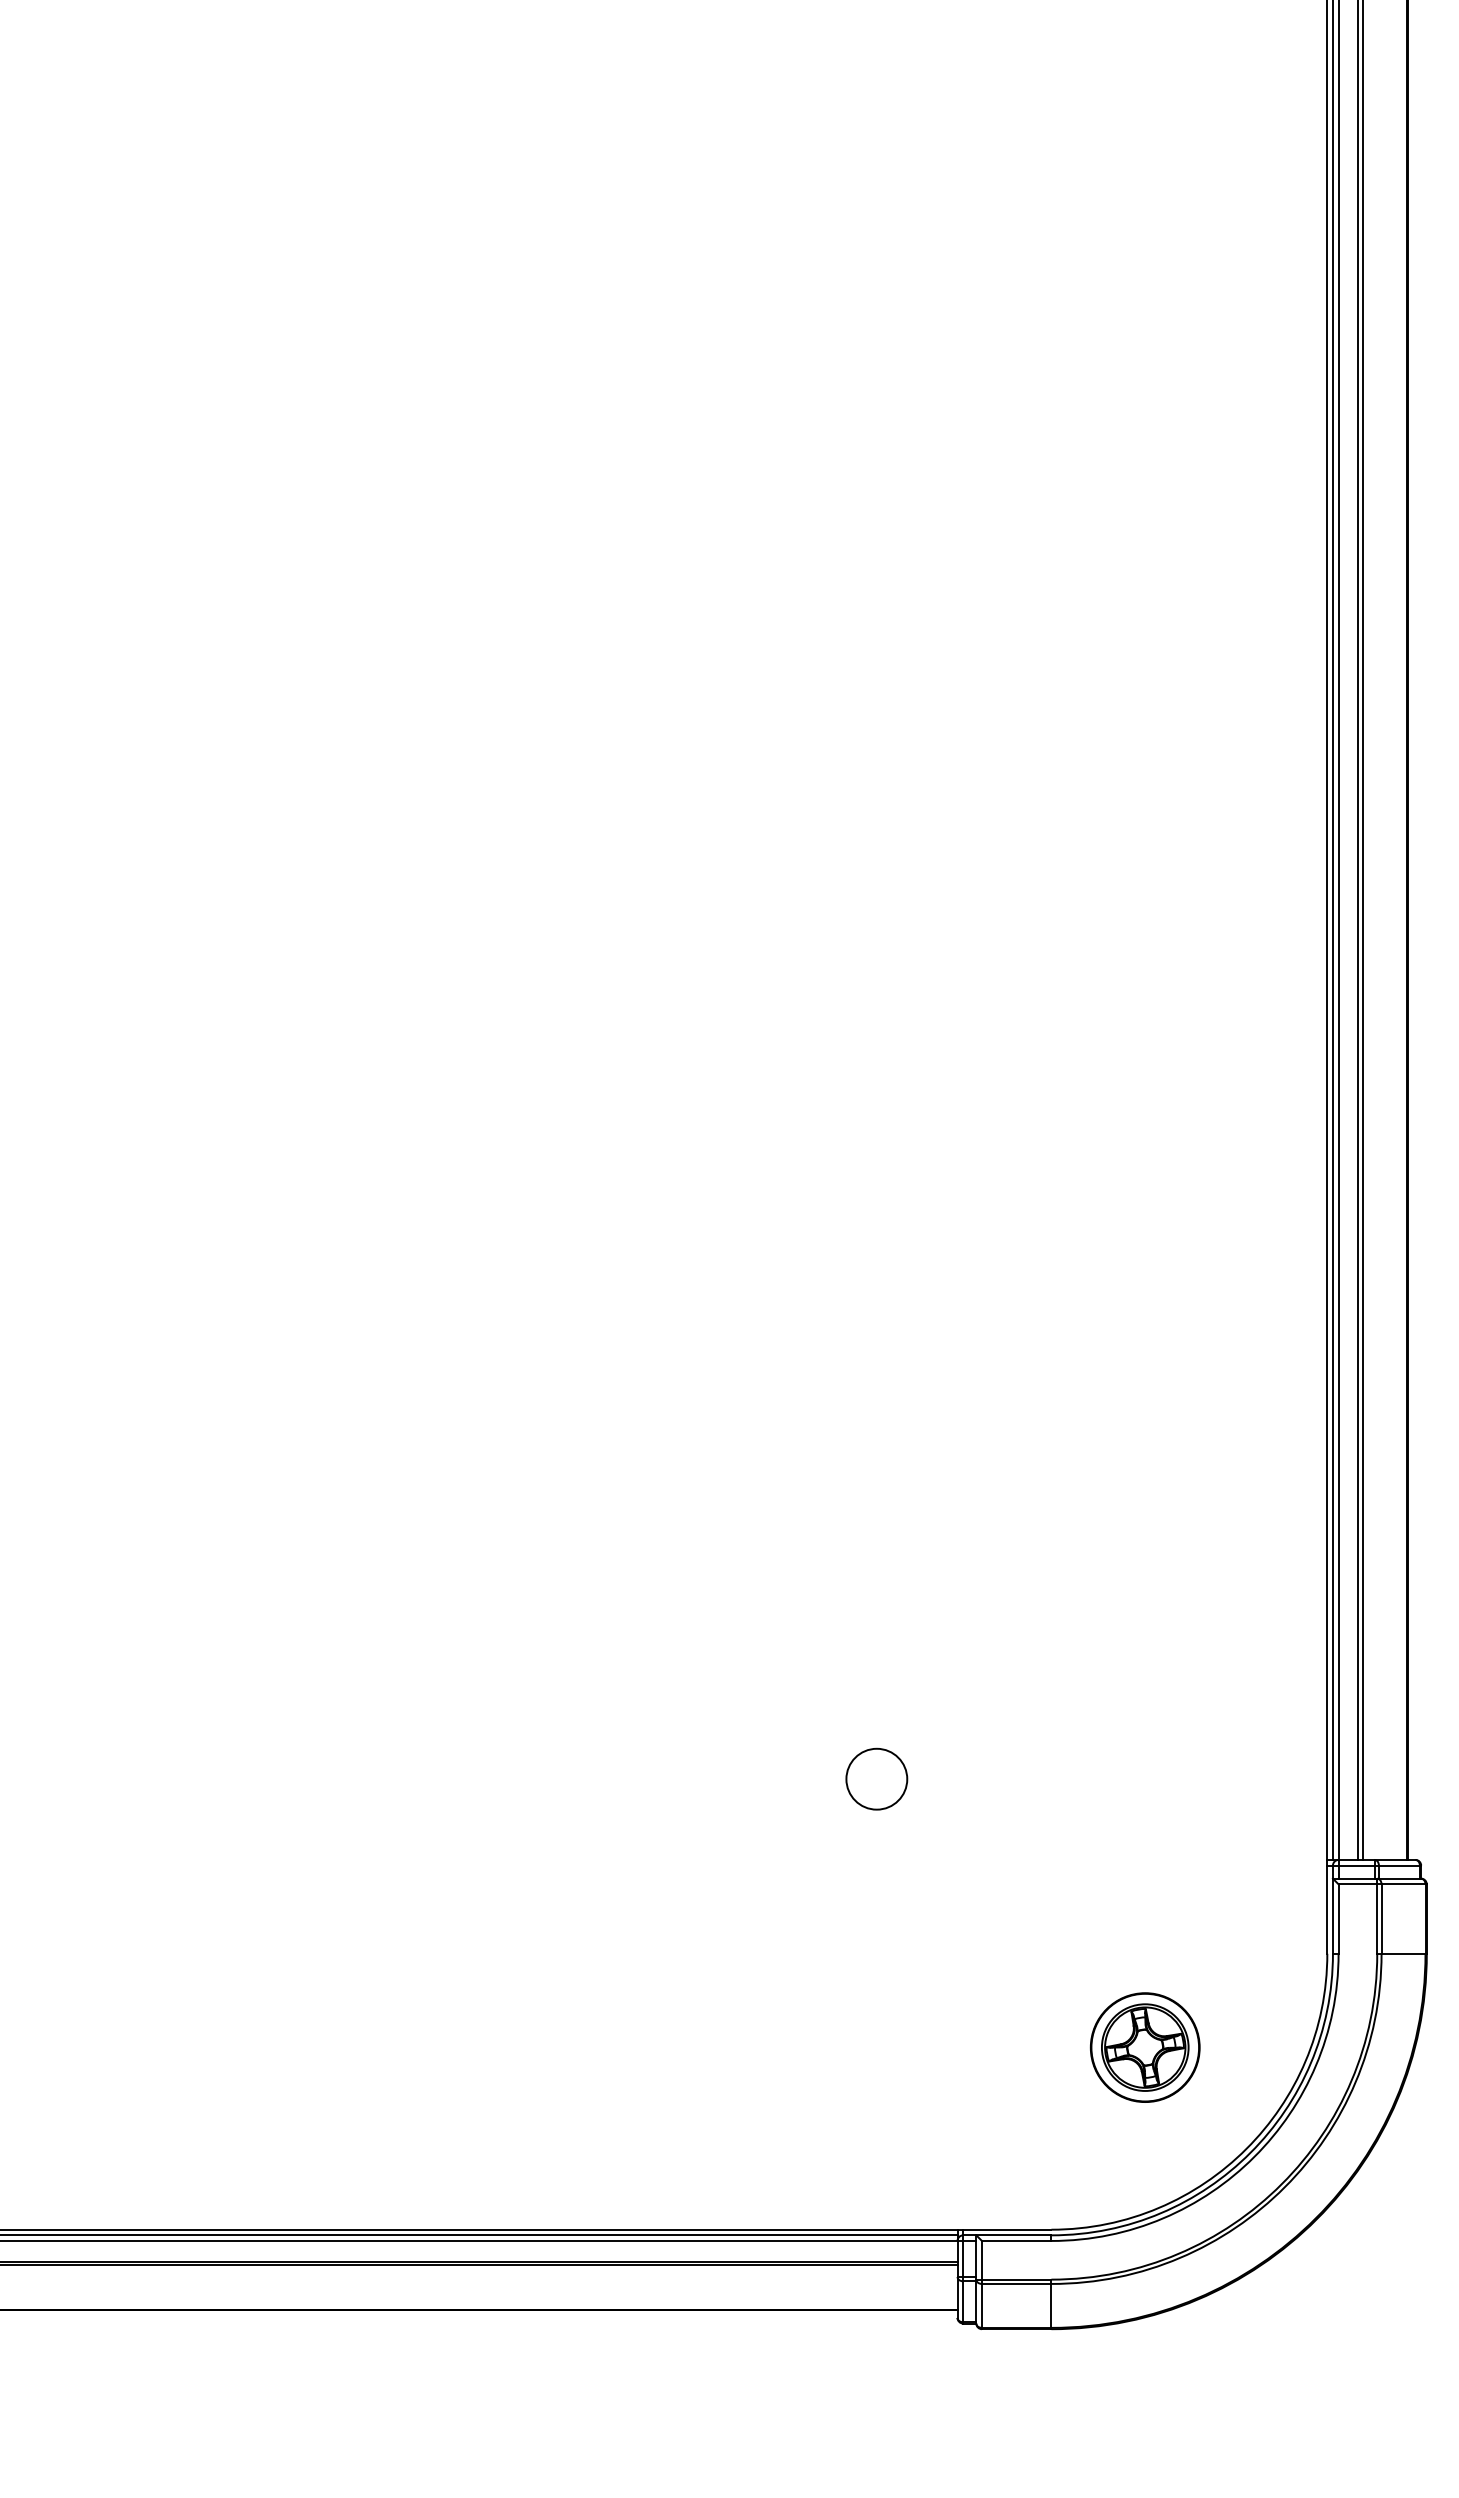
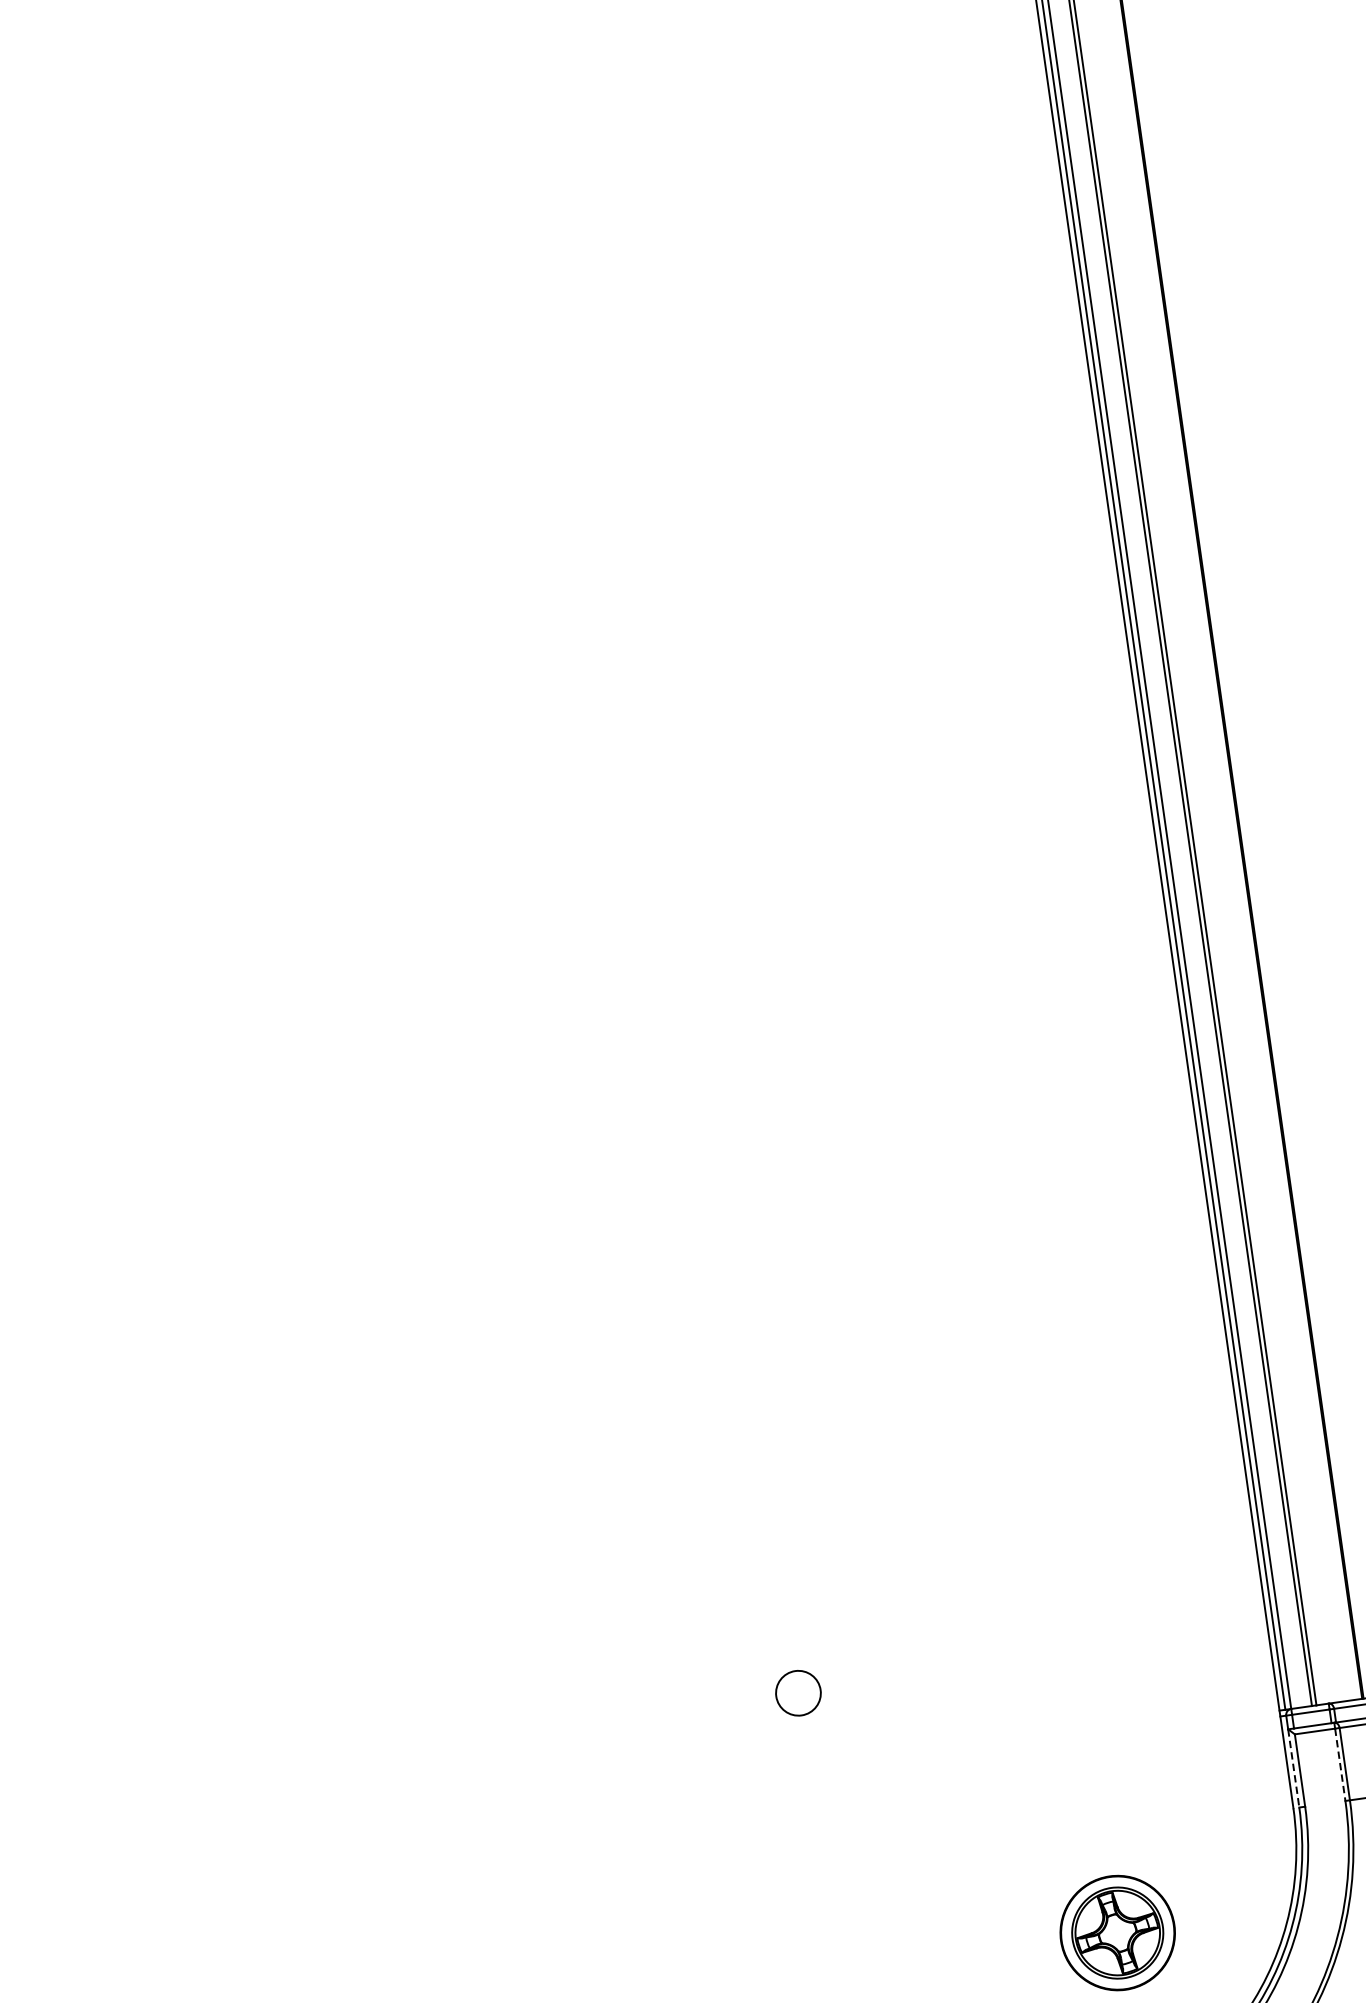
circle: (876, 1778) -> (797, 1692), size x0.7
line: (1332, 1916) -> (1293, 1768), solid -> dashed
line: (1377, 1919) -> (1340, 1765), solid -> dashed

